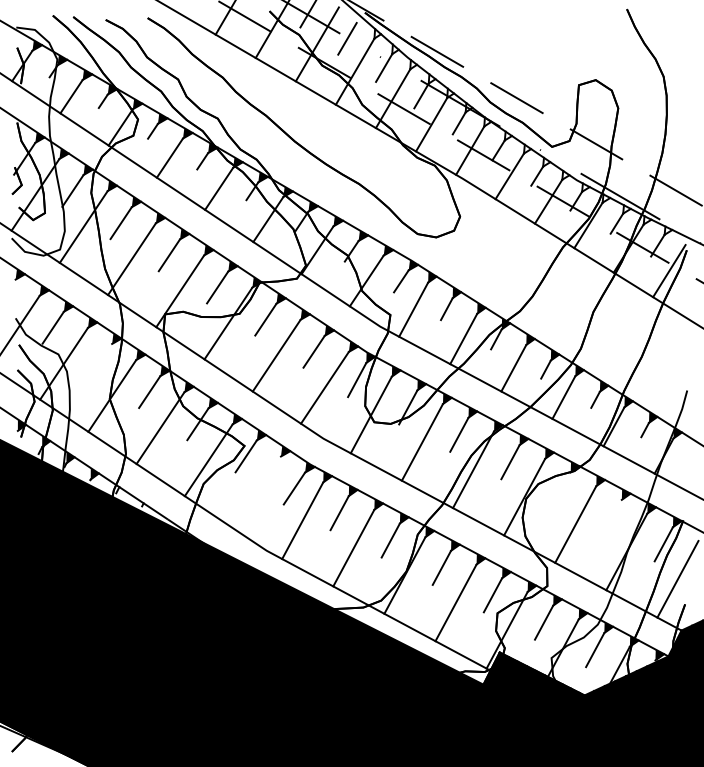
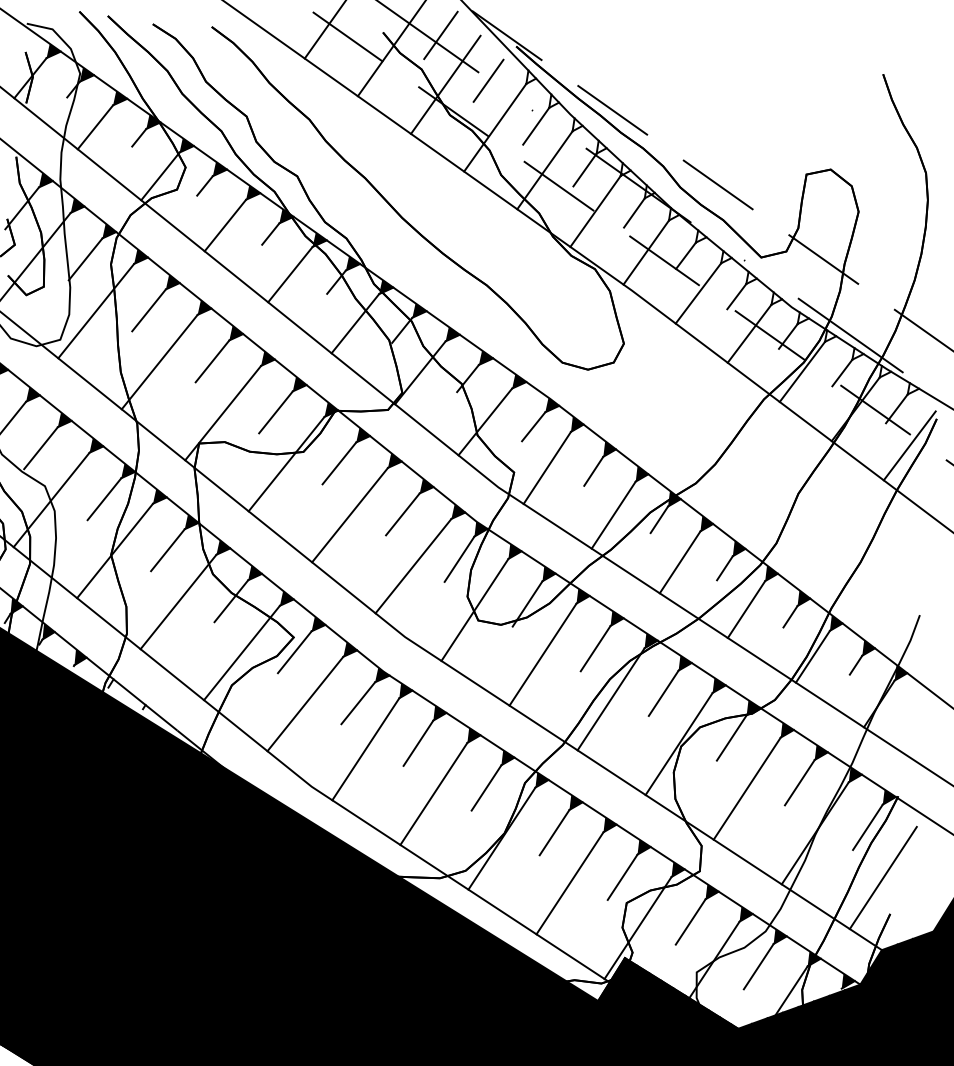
line: (101, 359) -> (104, 498), added
line: (561, 489) -> (731, 737), added
line: (256, 492) -> (304, 703), added
line: (612, 516) -> (799, 782), added

